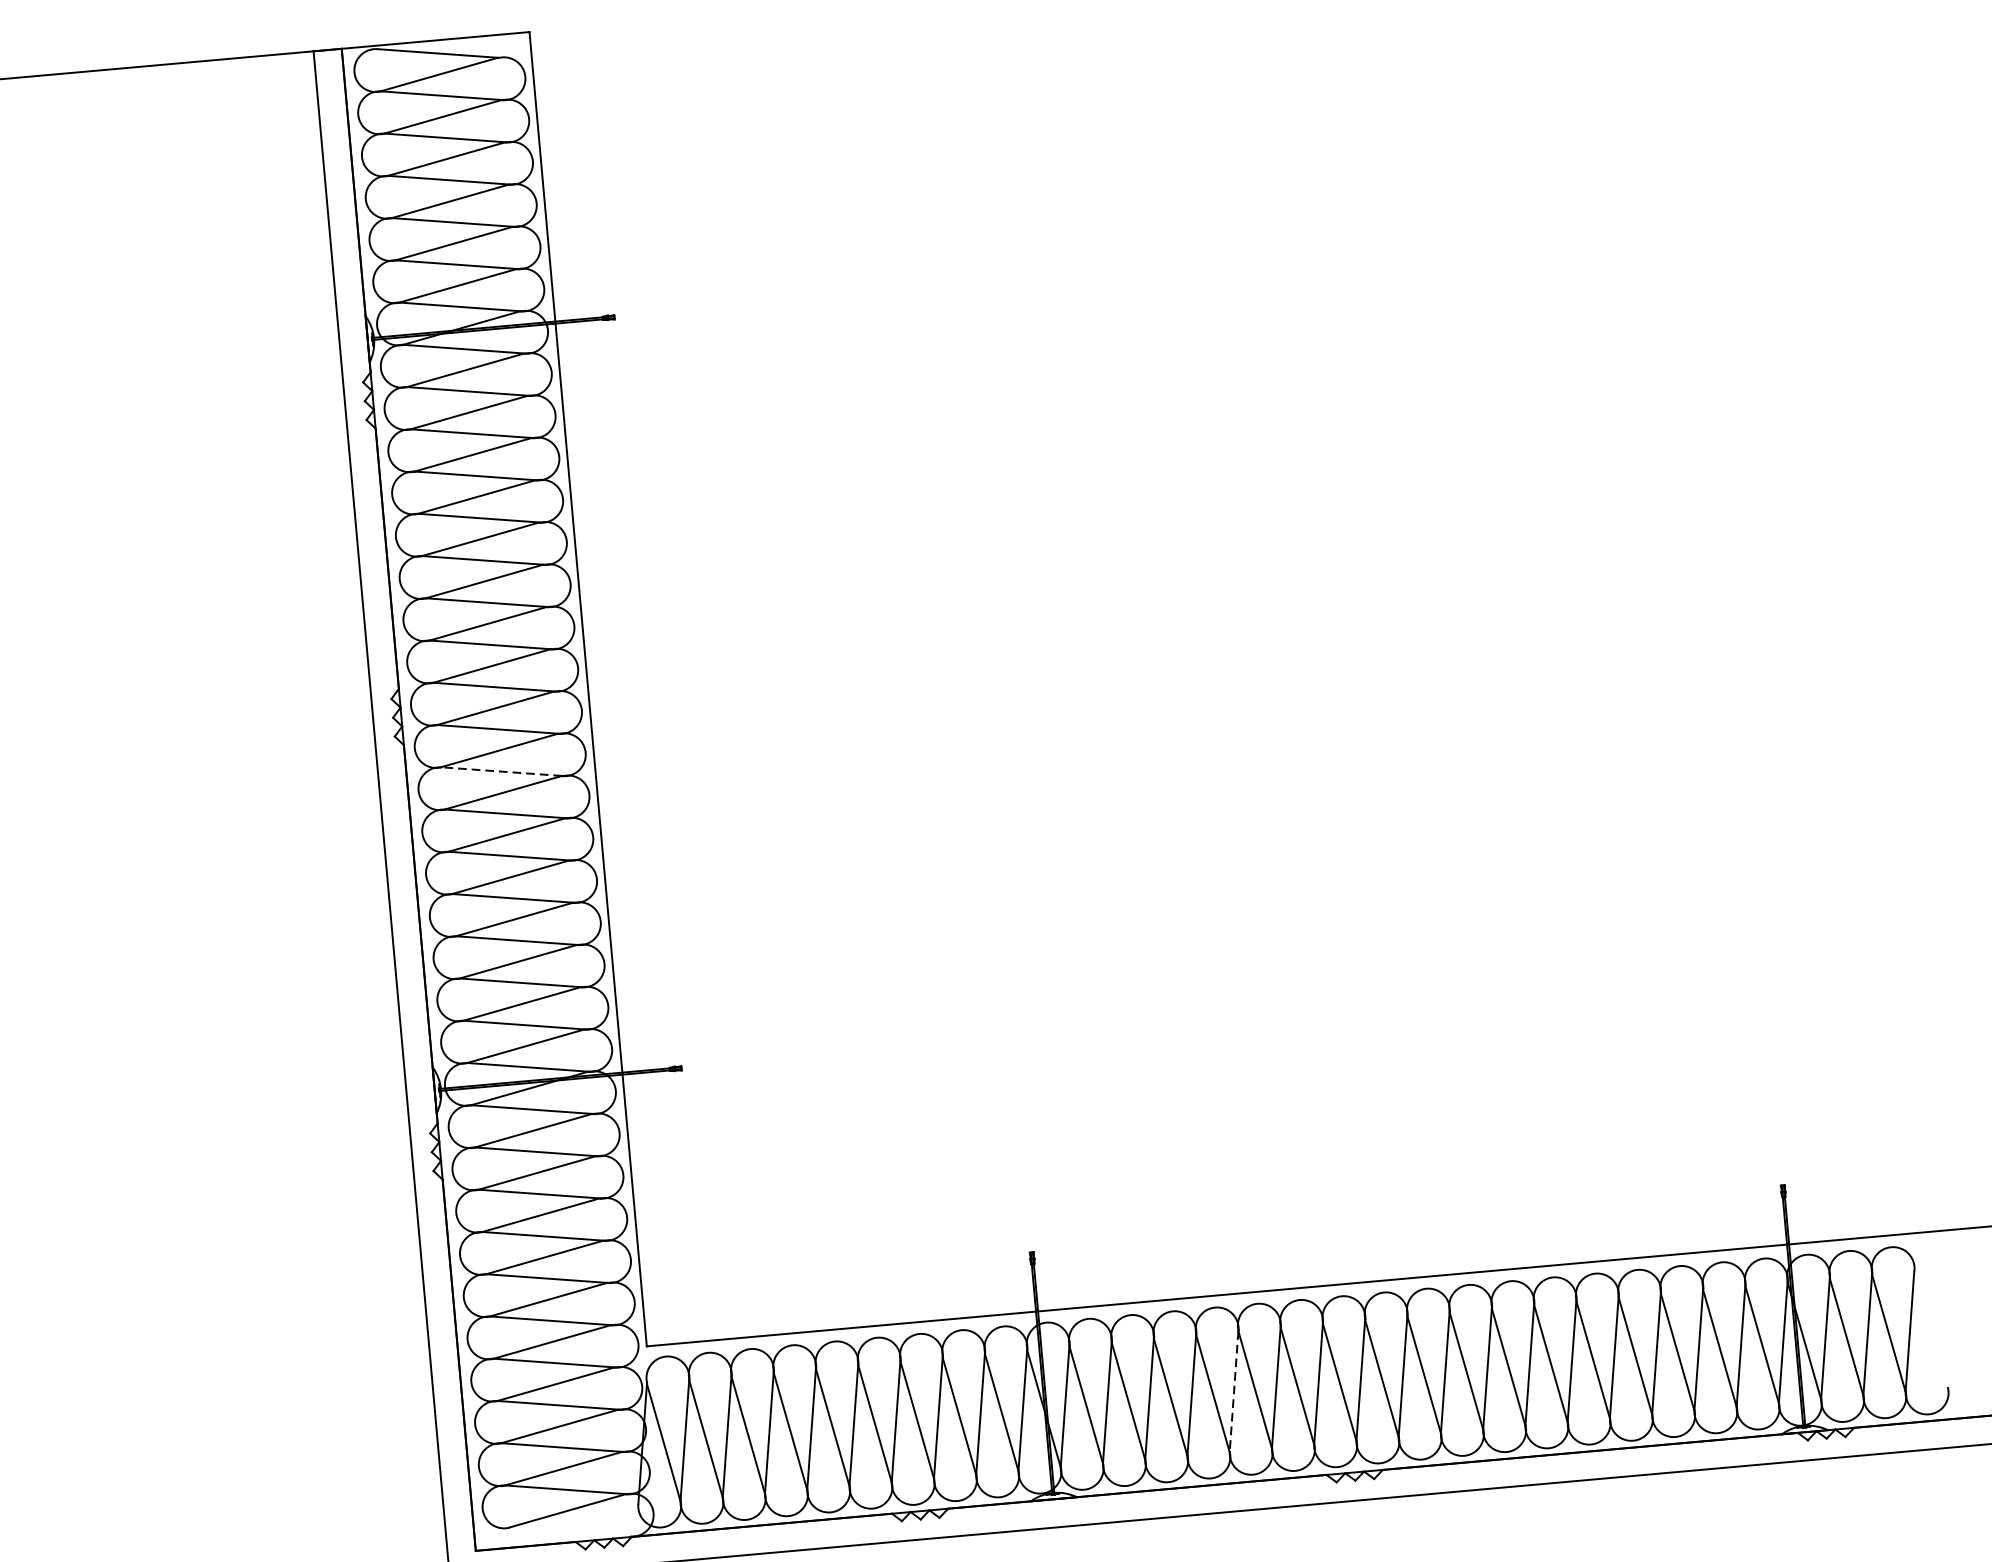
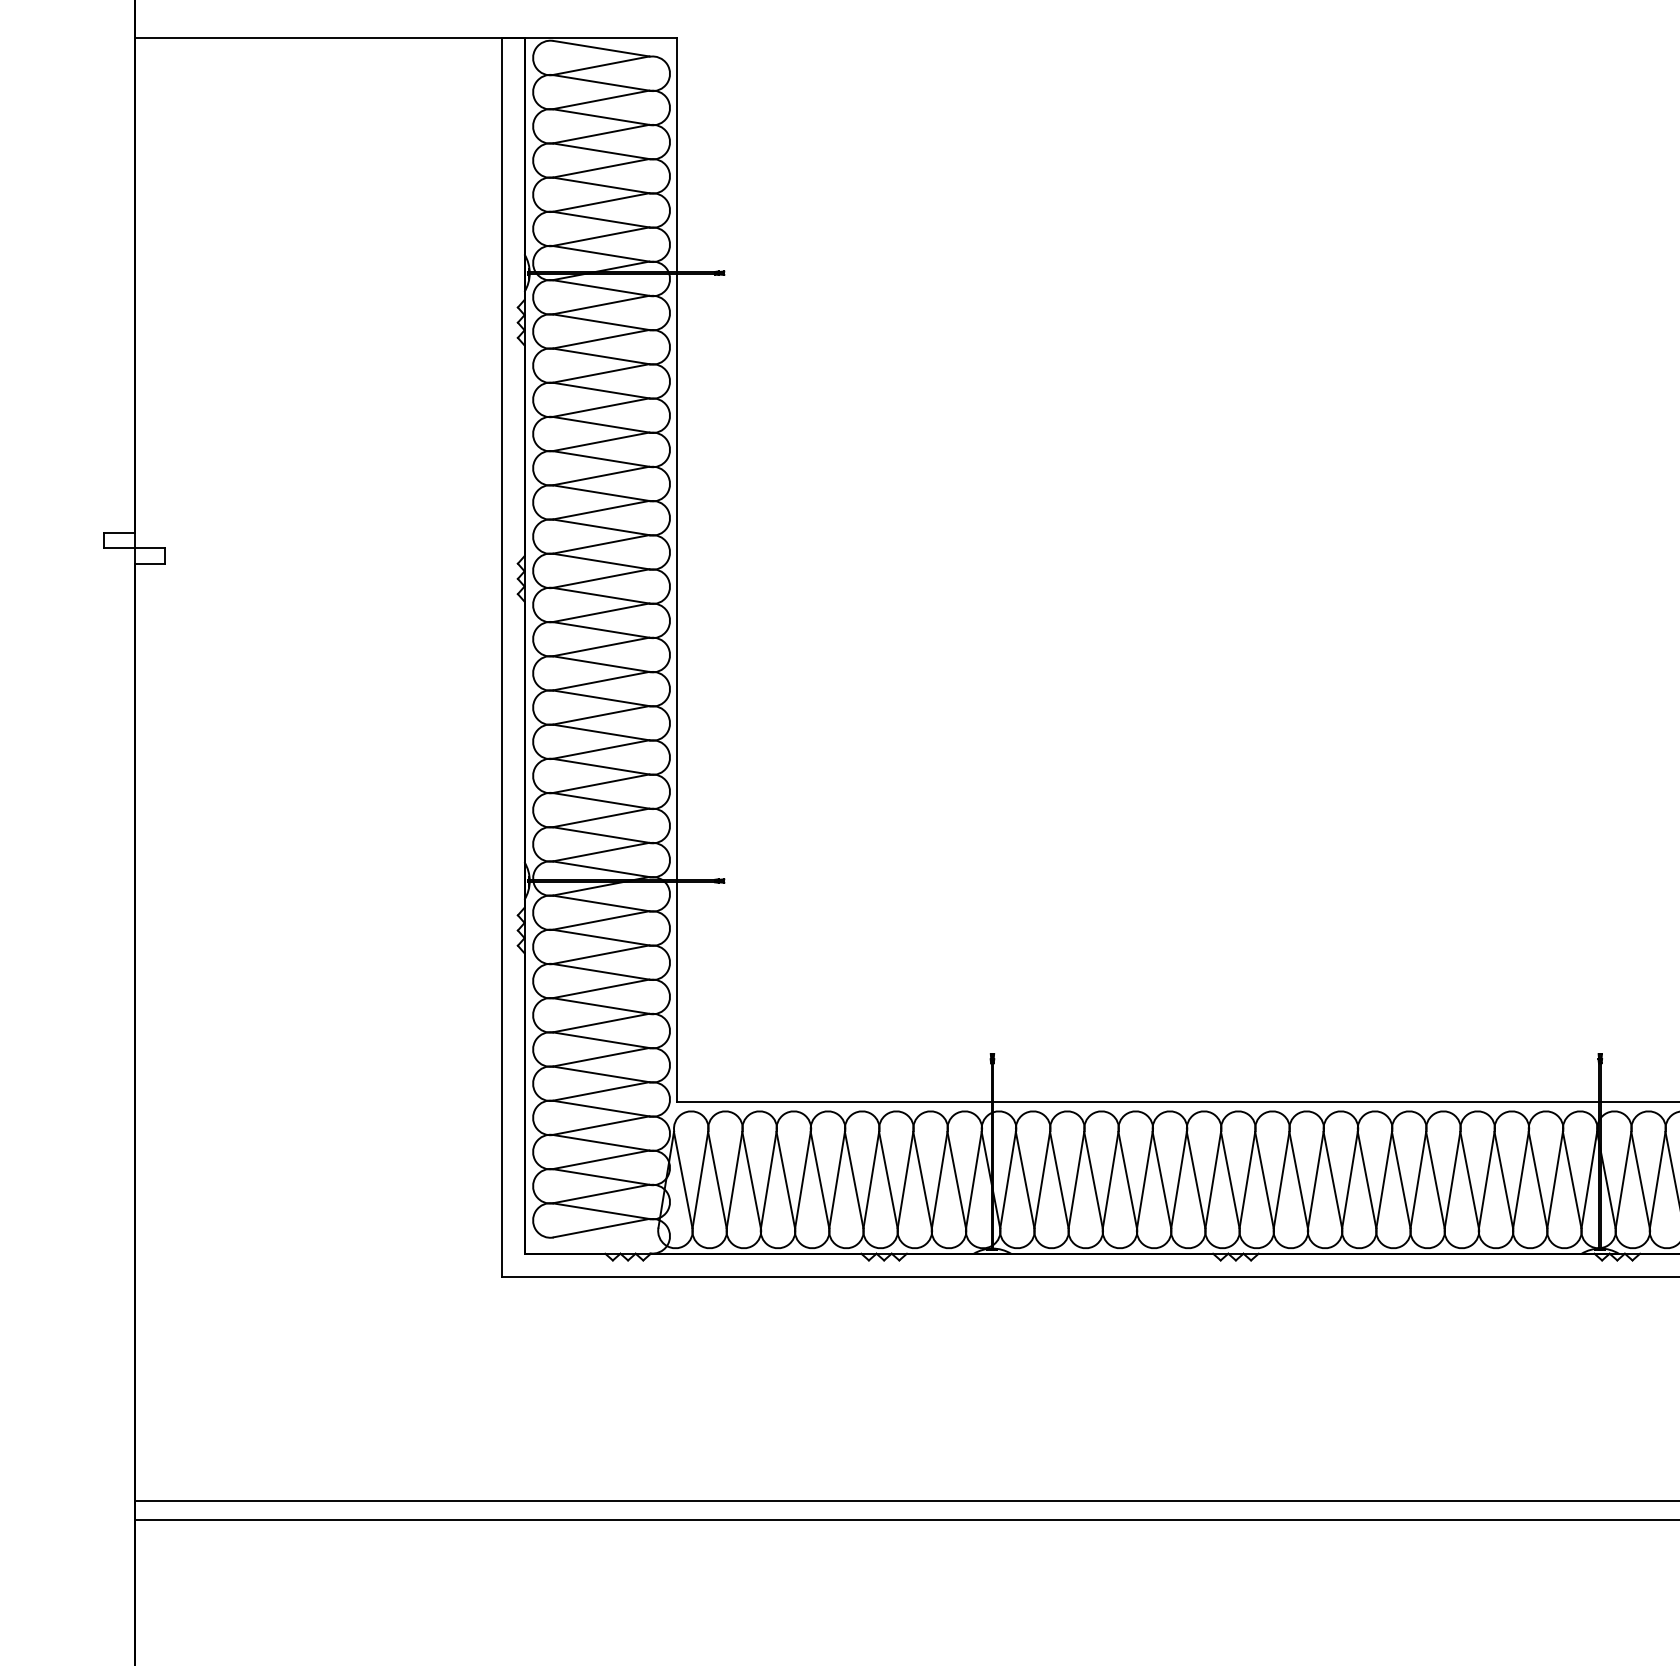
line: (501, 771) -> (601, 629), dashed -> solid
line: (1233, 1392) -> (1144, 1180), dashed -> solid

